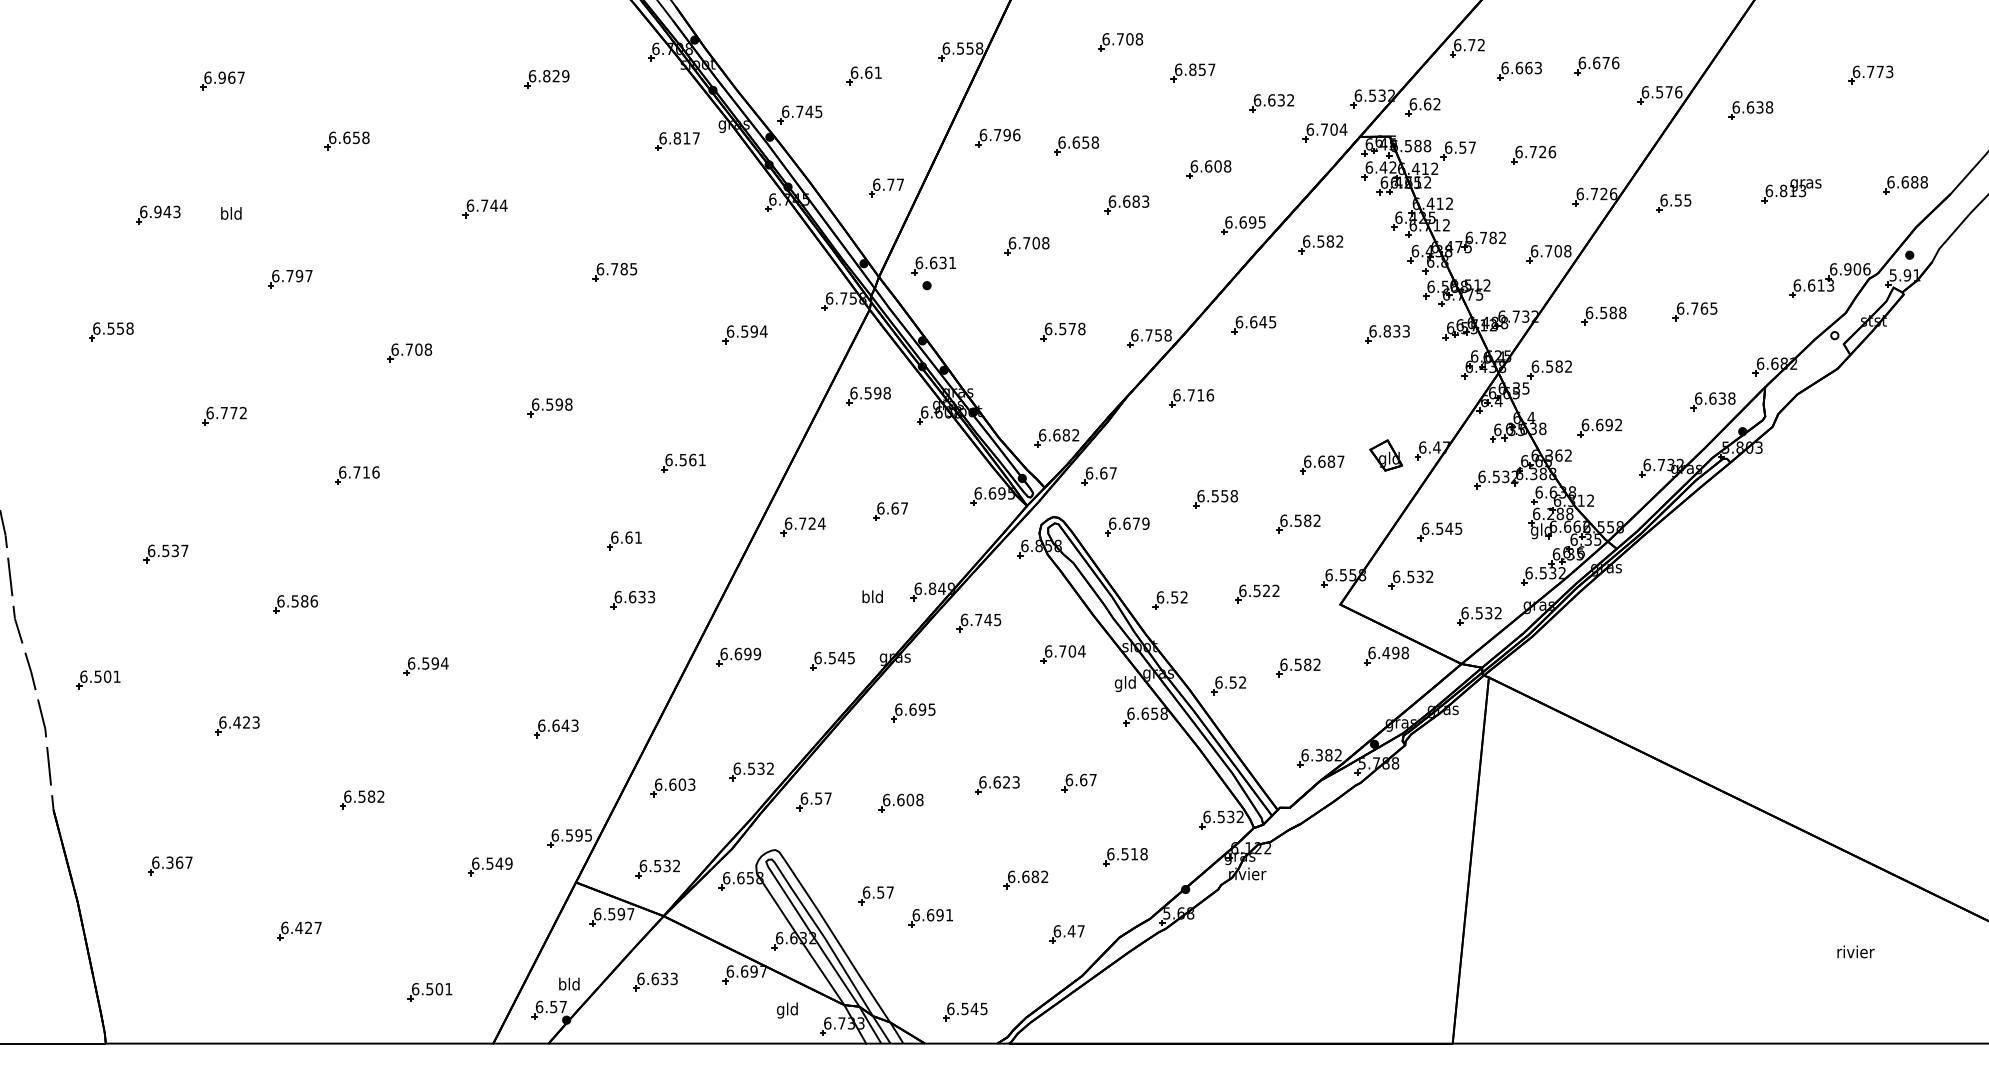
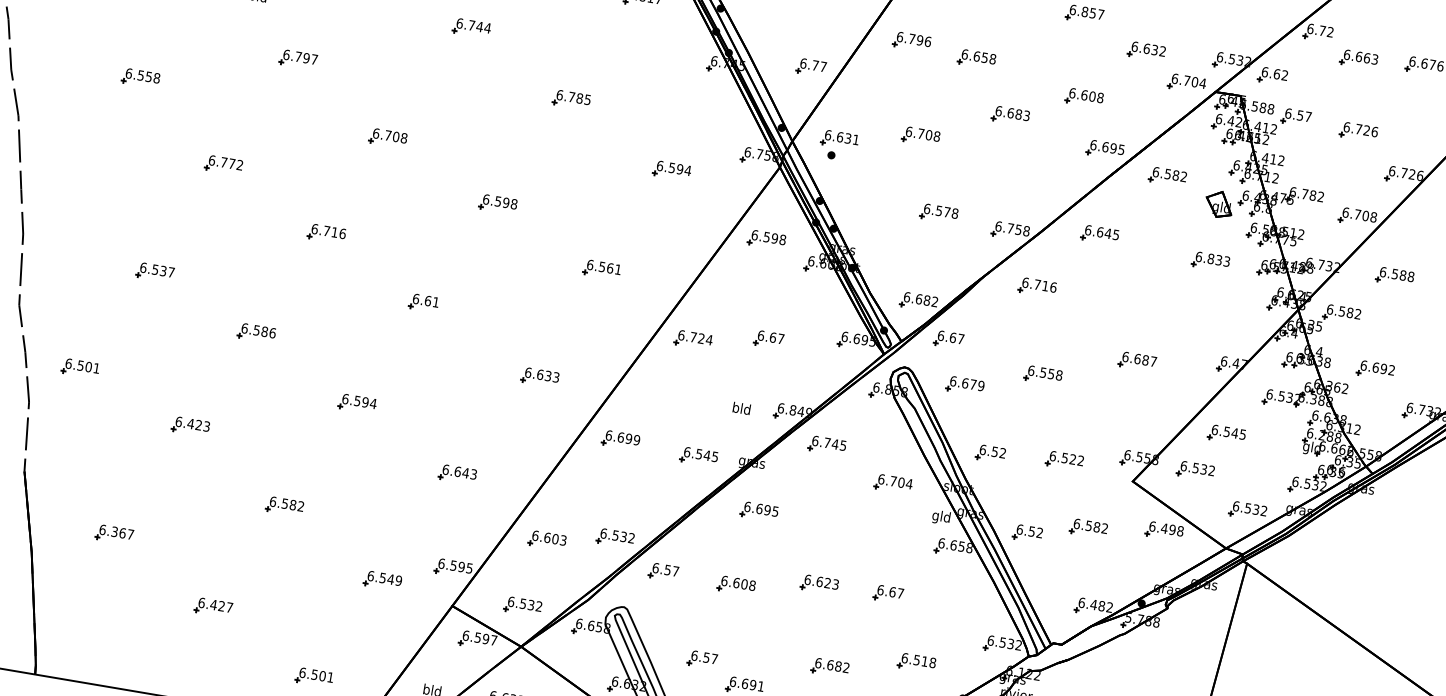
part: (1386, 455) -> (1219, 204), moved
part: (1298, 523) -> (1109, 407), removed
part: (624, 540) -> (423, 302), moved
text: (1319, 755) -> (1093, 605), 6.382 -> 6.482

